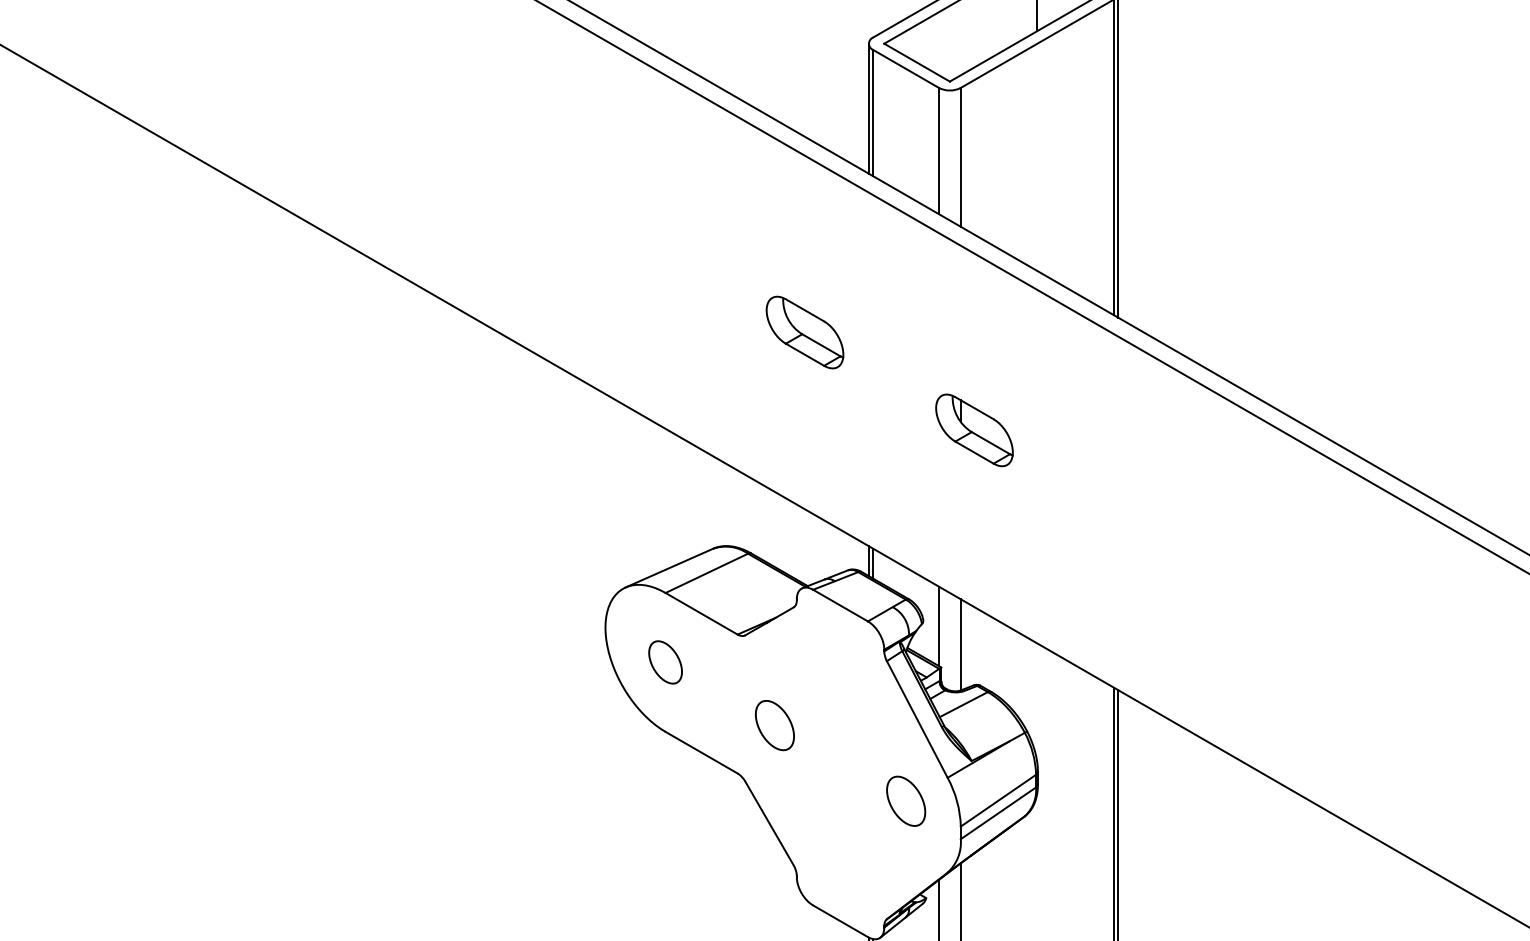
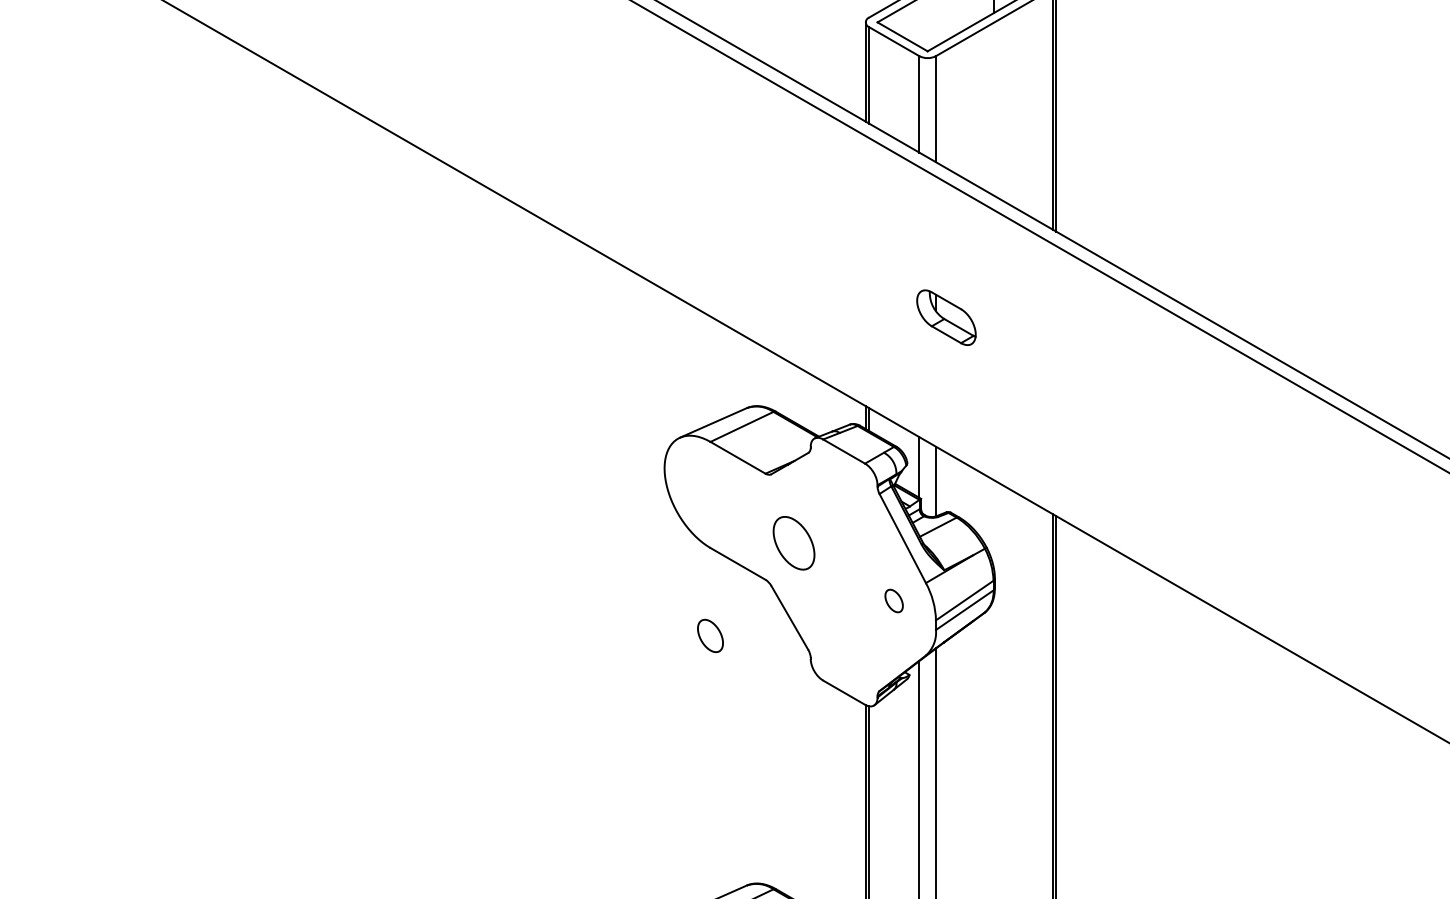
part: (804, 331) -> (816, 242), removed
part: (665, 661) -> (710, 635), moved
part: (774, 724) -> (793, 542), size x1.4
part: (905, 800) -> (893, 600), size x0.6

